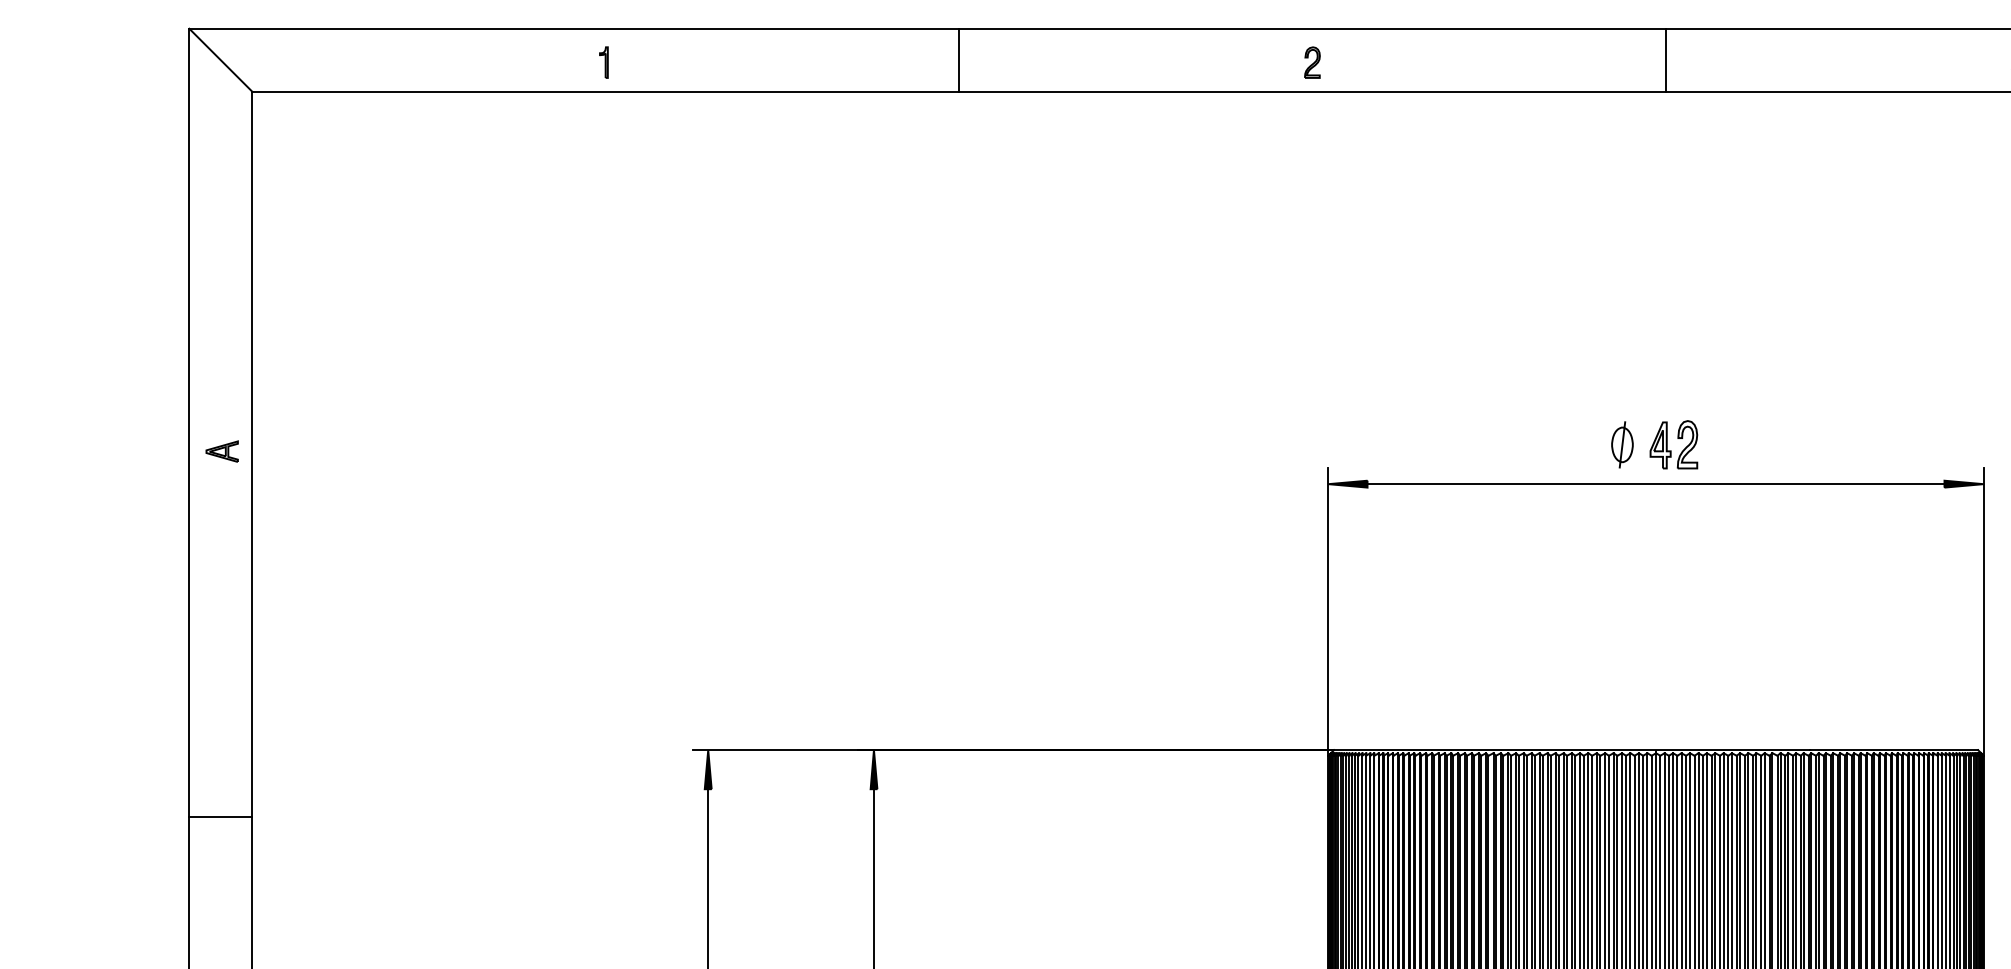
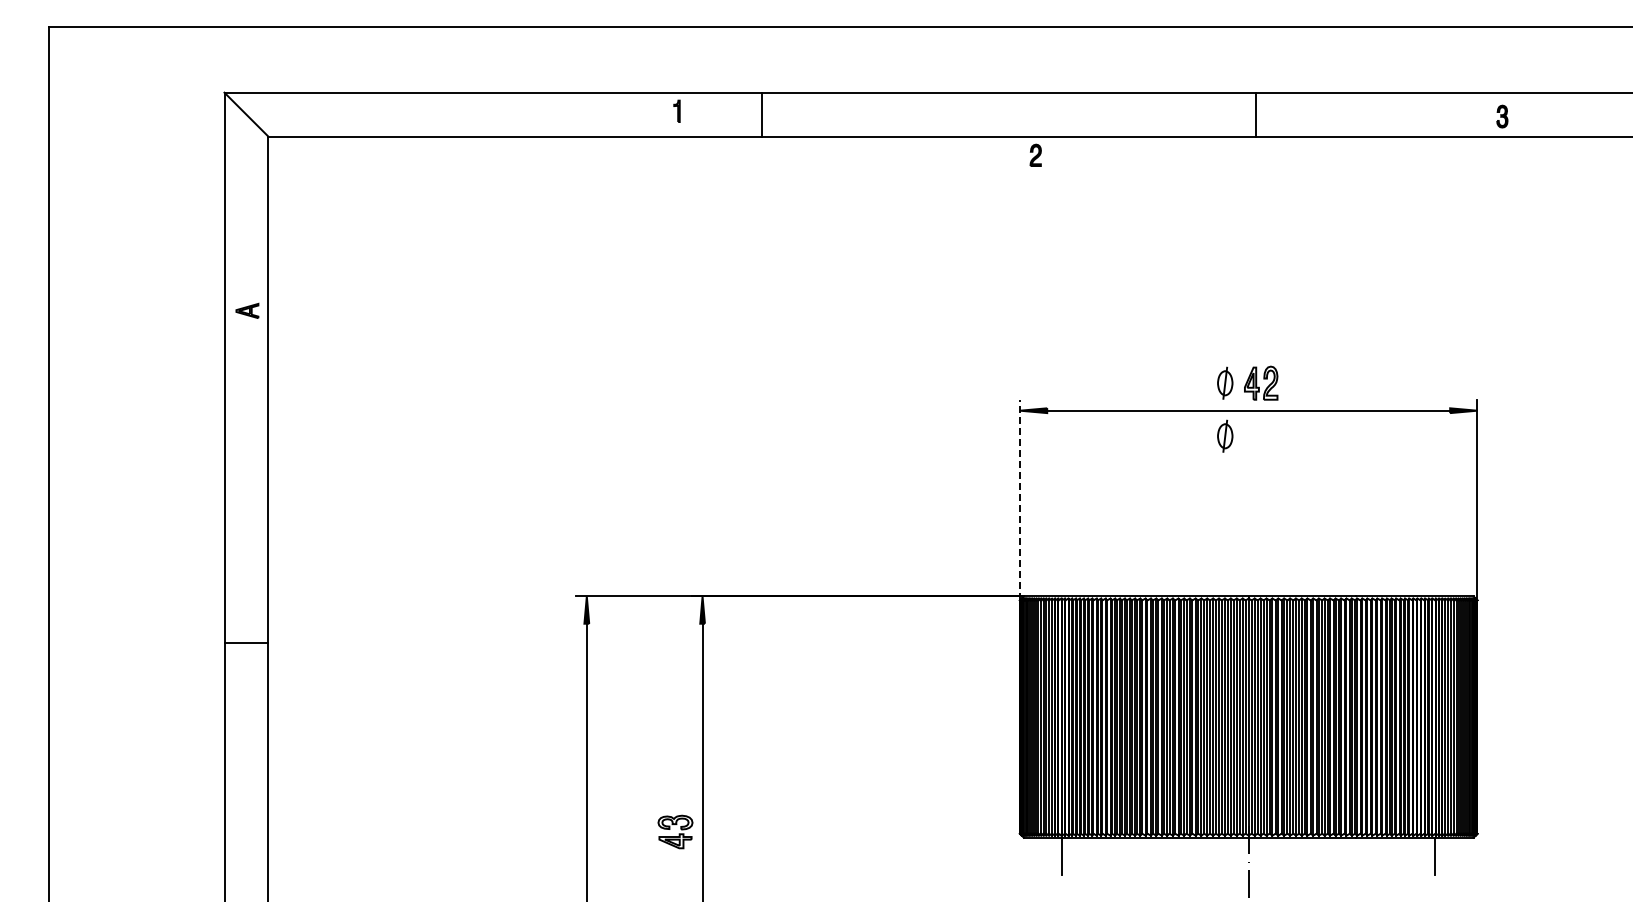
part: (603, 61) -> (676, 110), moved
part: (1312, 61) -> (1035, 154), moved
part: (222, 450) -> (247, 310), moved
part: (1622, 519) -> (1225, 435), added
line: (1327, 611) -> (1019, 499), solid -> dashed

